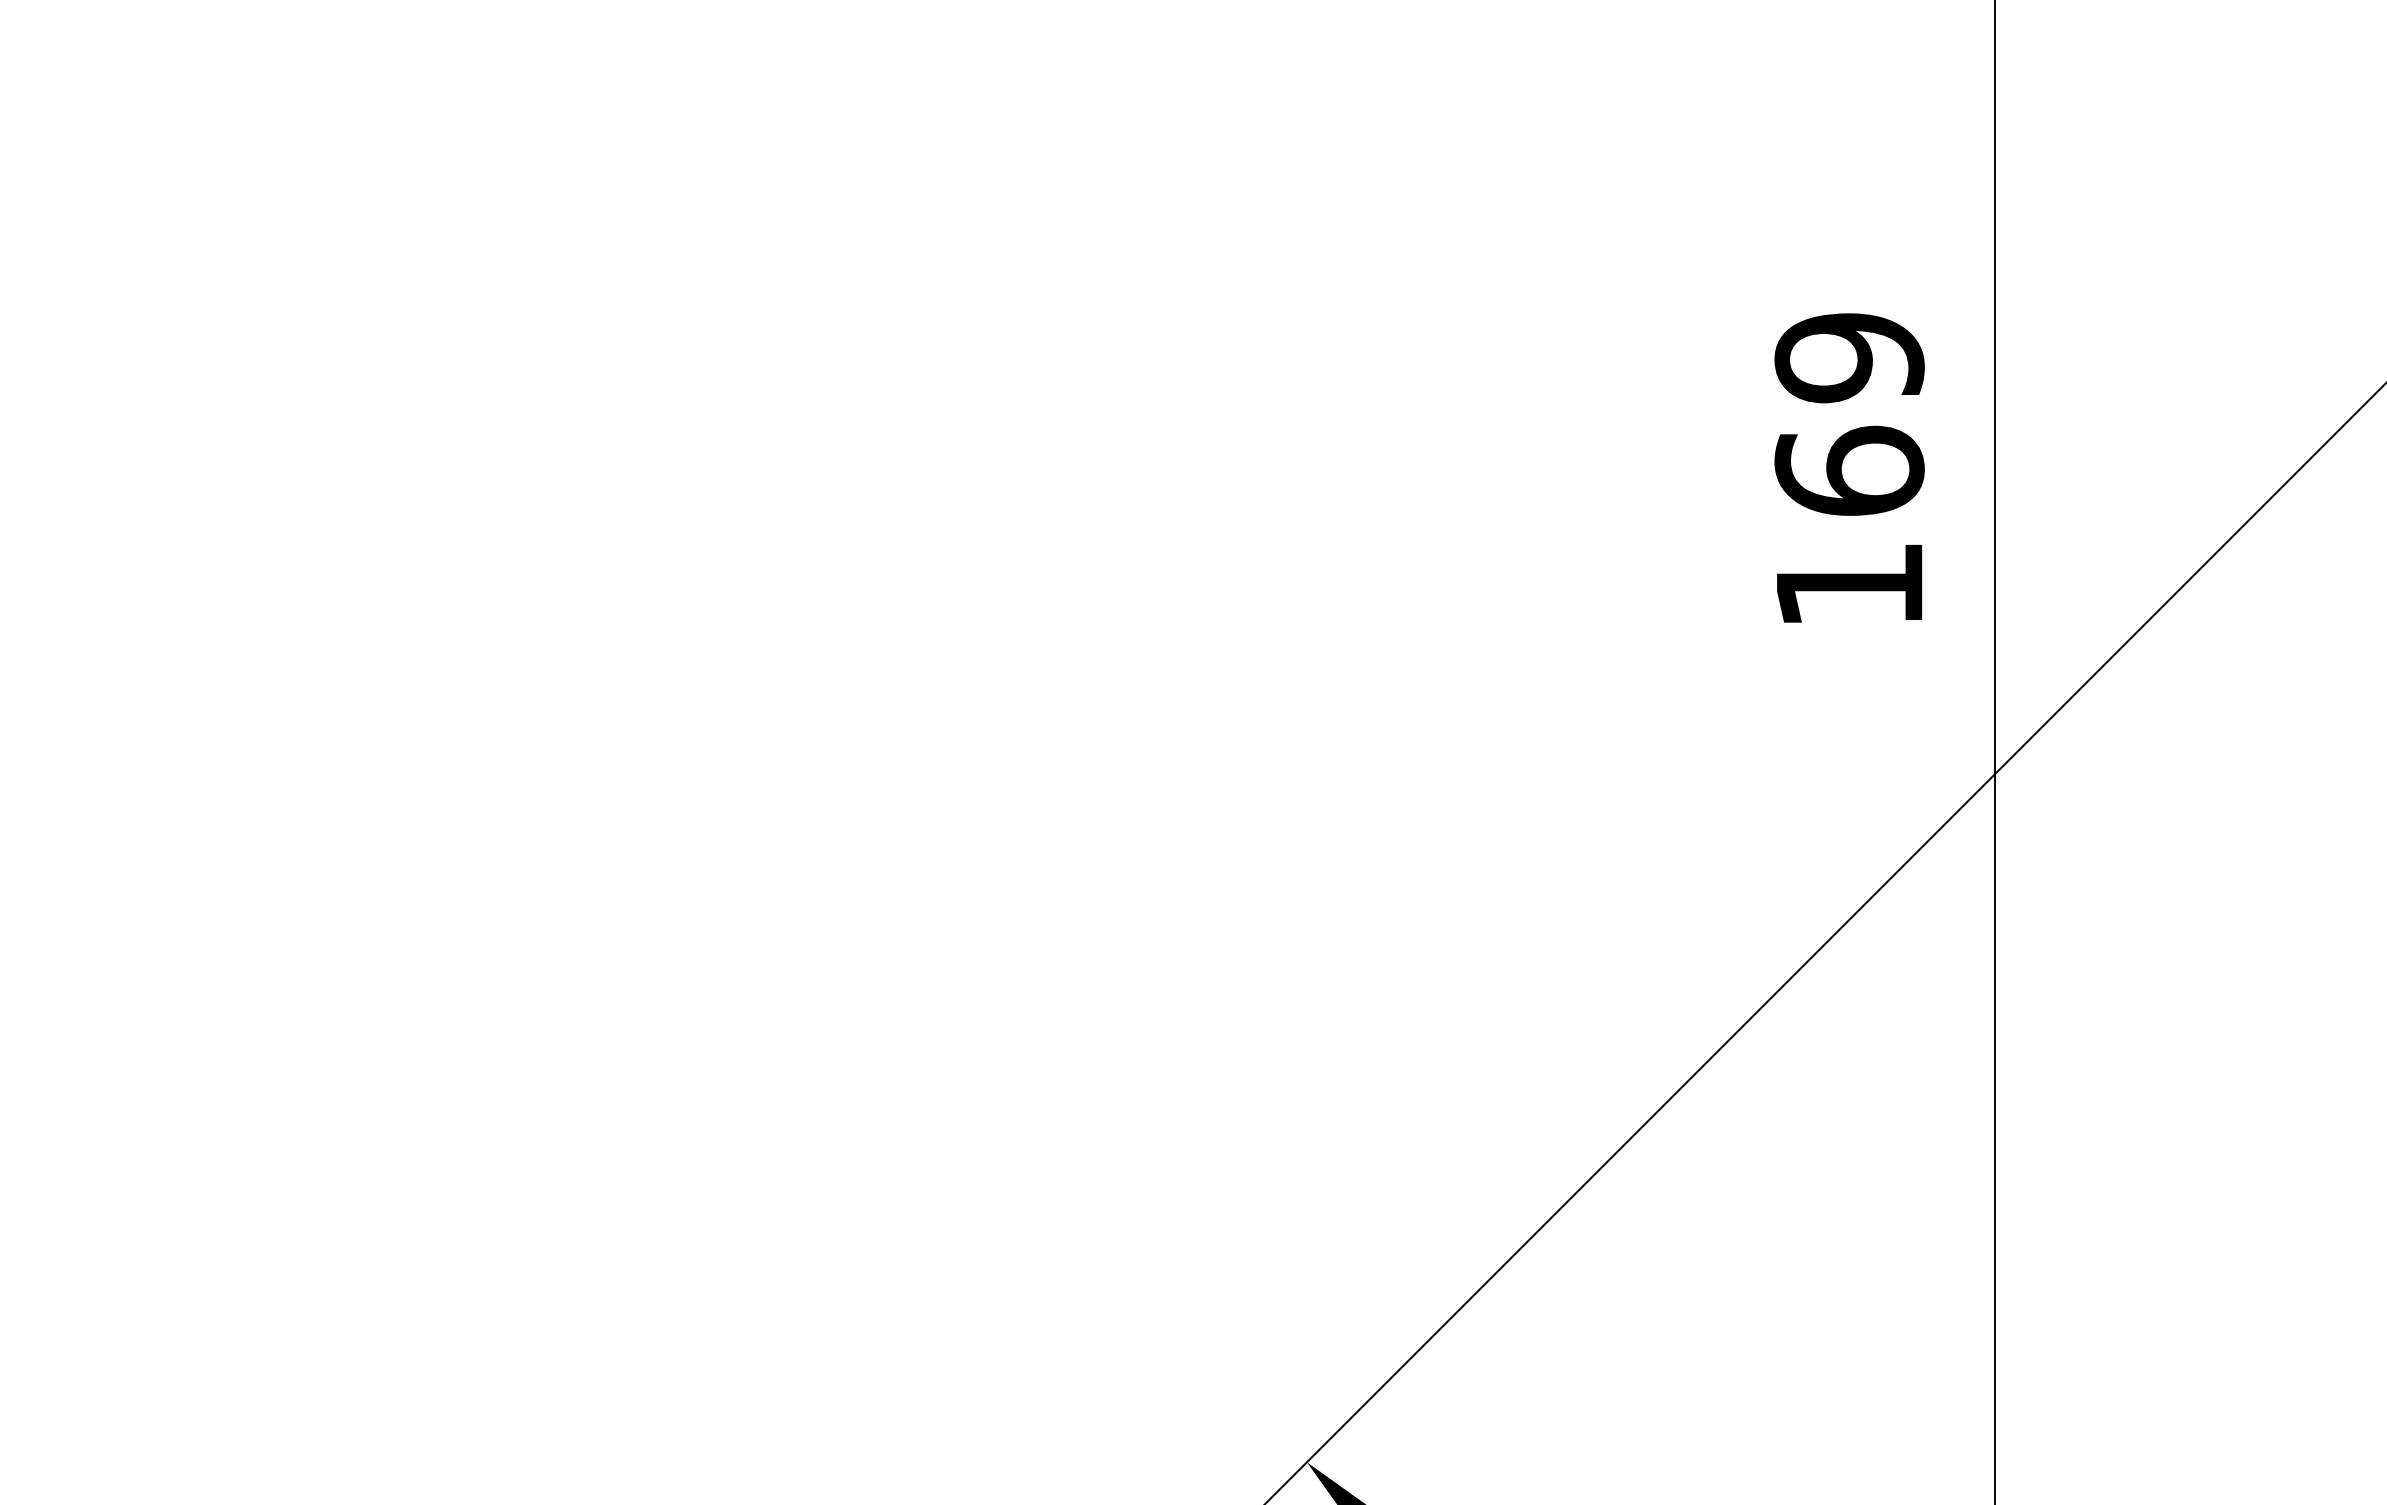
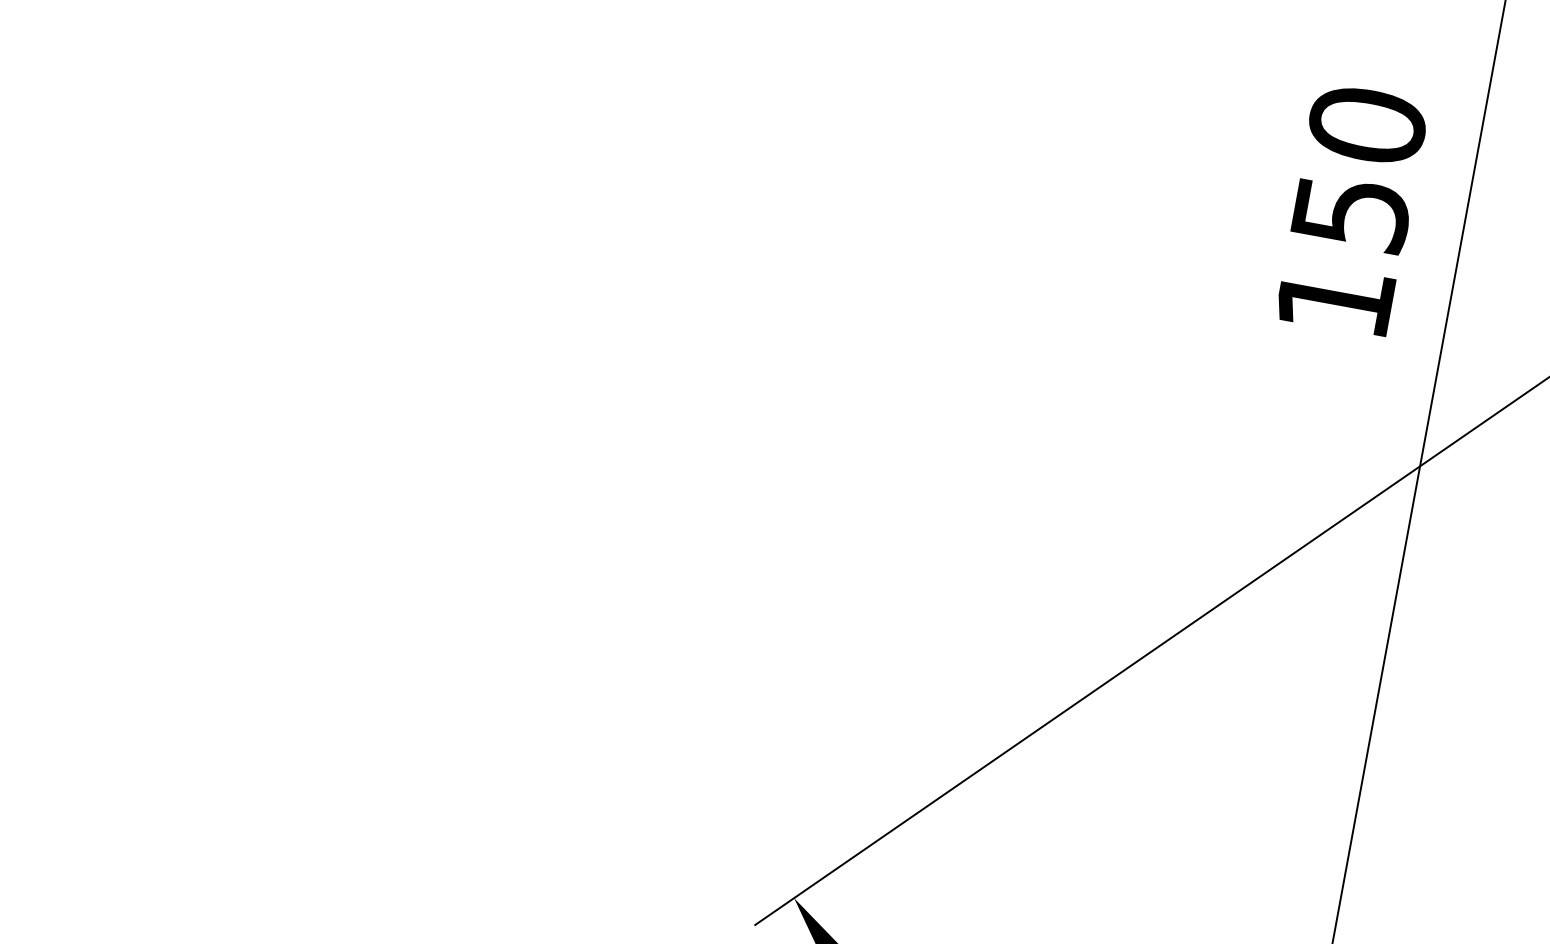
text: (1849, 413) -> (1359, 168), 169 -> 150

